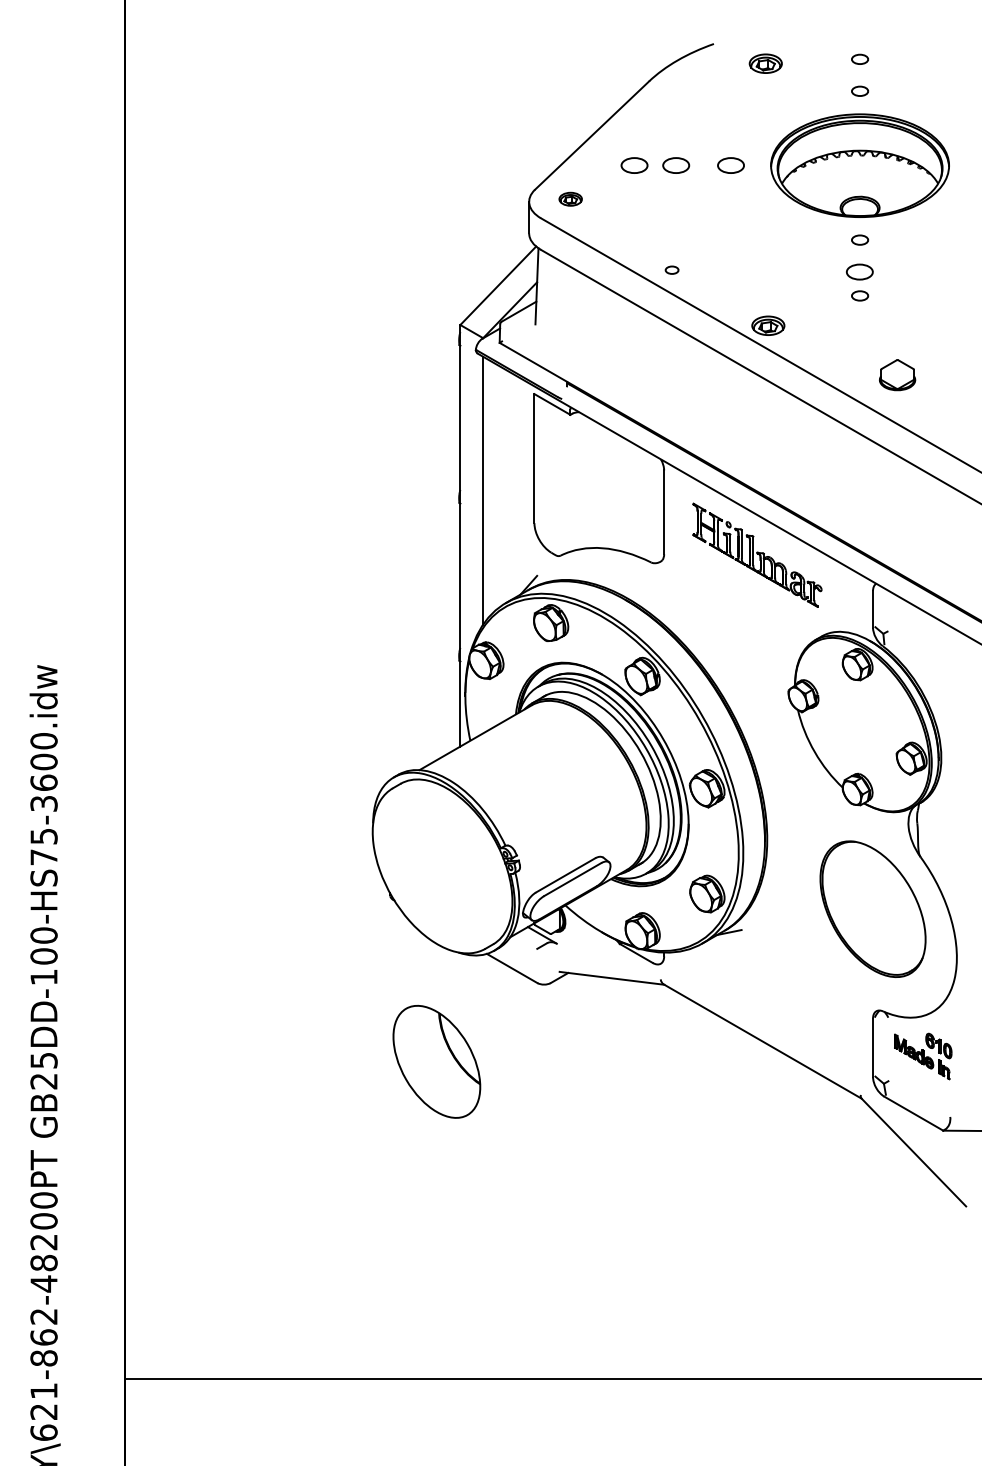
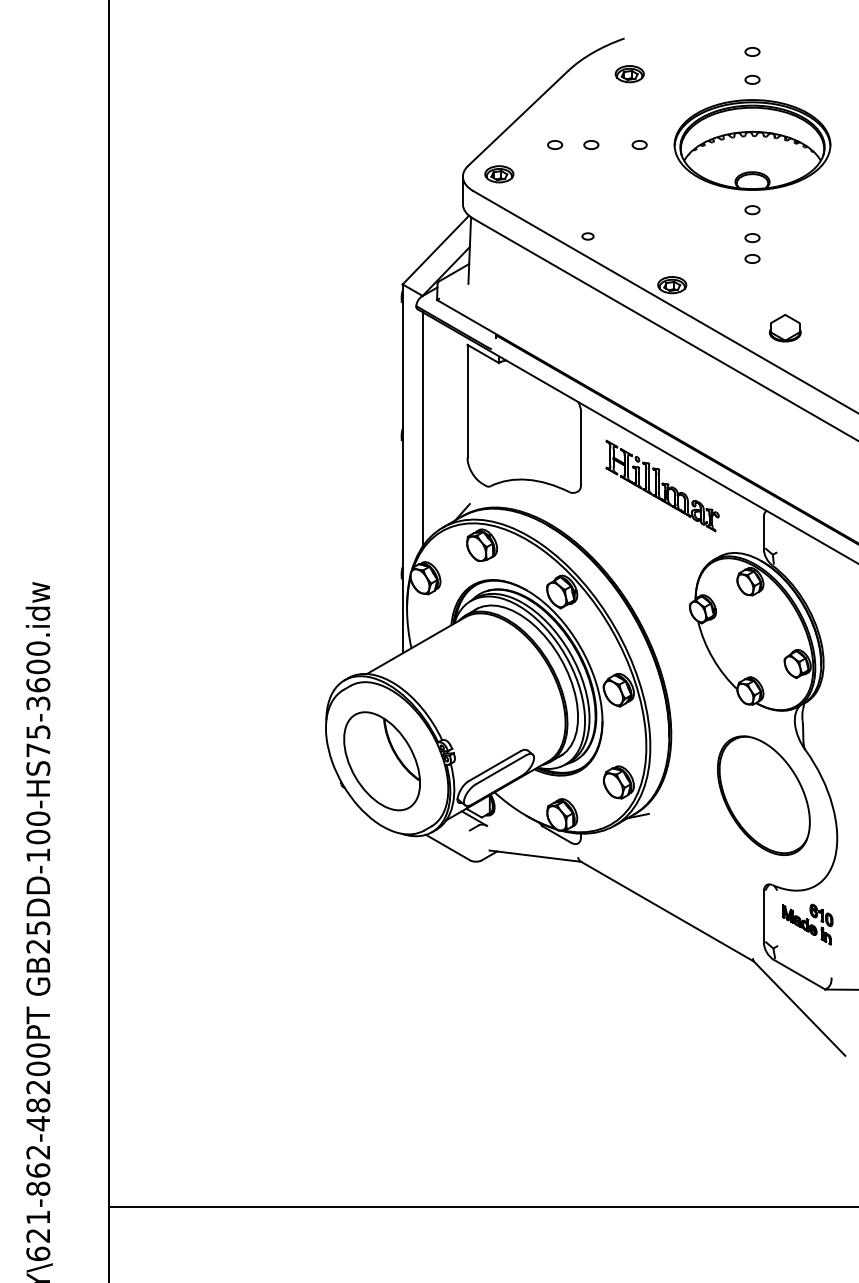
part: (765, 63) -> (629, 73), moved
part: (634, 165) -> (555, 144), size x0.62
part: (675, 165) -> (590, 144), size x0.62
part: (731, 165) -> (639, 144), size x0.62
part: (570, 199) -> (499, 174), size x1.43
part: (860, 271) -> (752, 237), size x0.62
part: (436, 1061) -> (381, 760), moved

